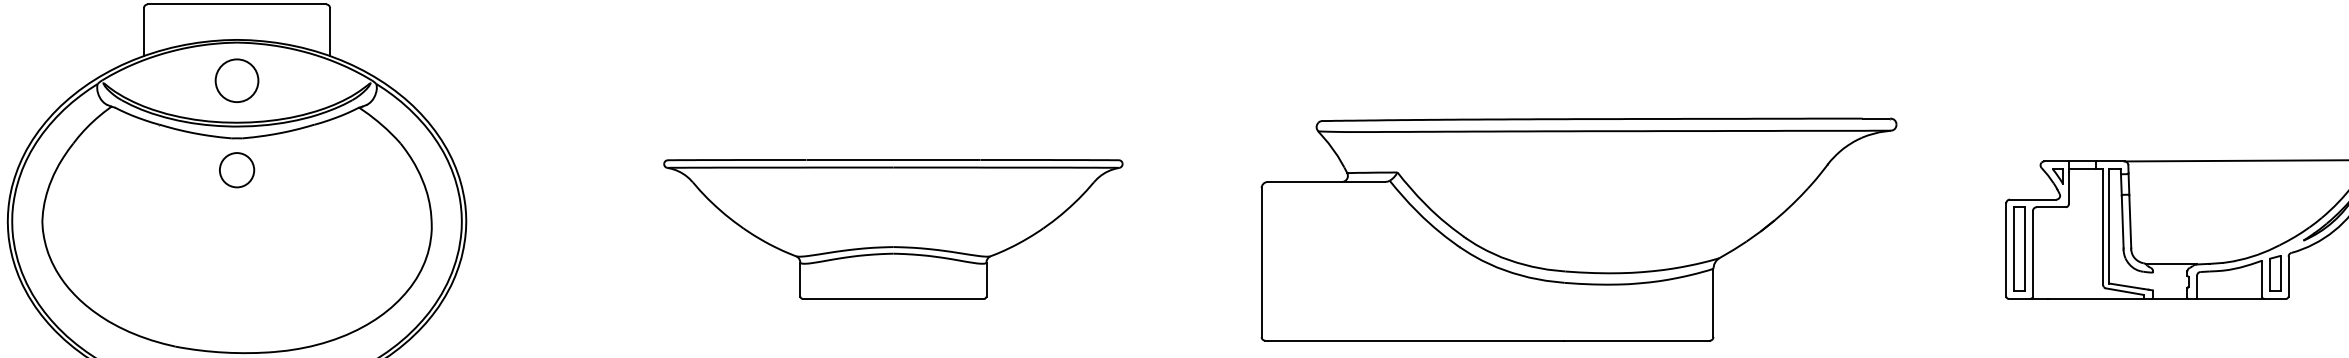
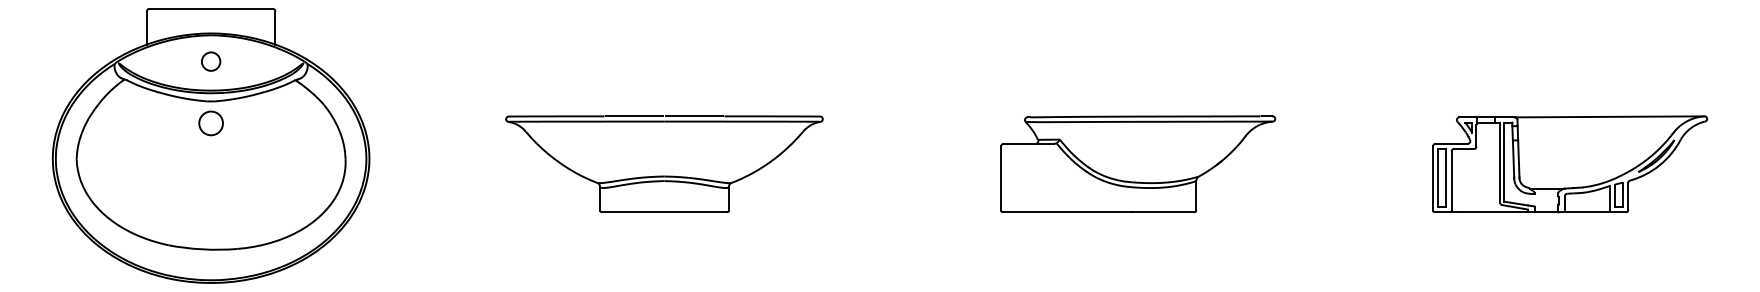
circle: (236, 80) -> (210, 61), size x0.62
part: (1579, 228) -> (1138, 163), size x0.62

